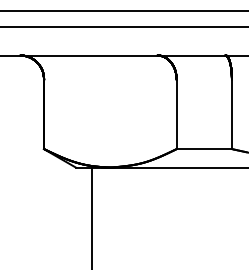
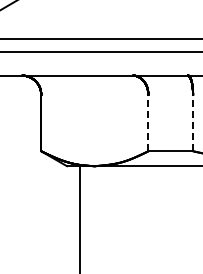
line: (176, 113) -> (148, 122), solid -> dashed
line: (232, 113) -> (193, 122), solid -> dashed

